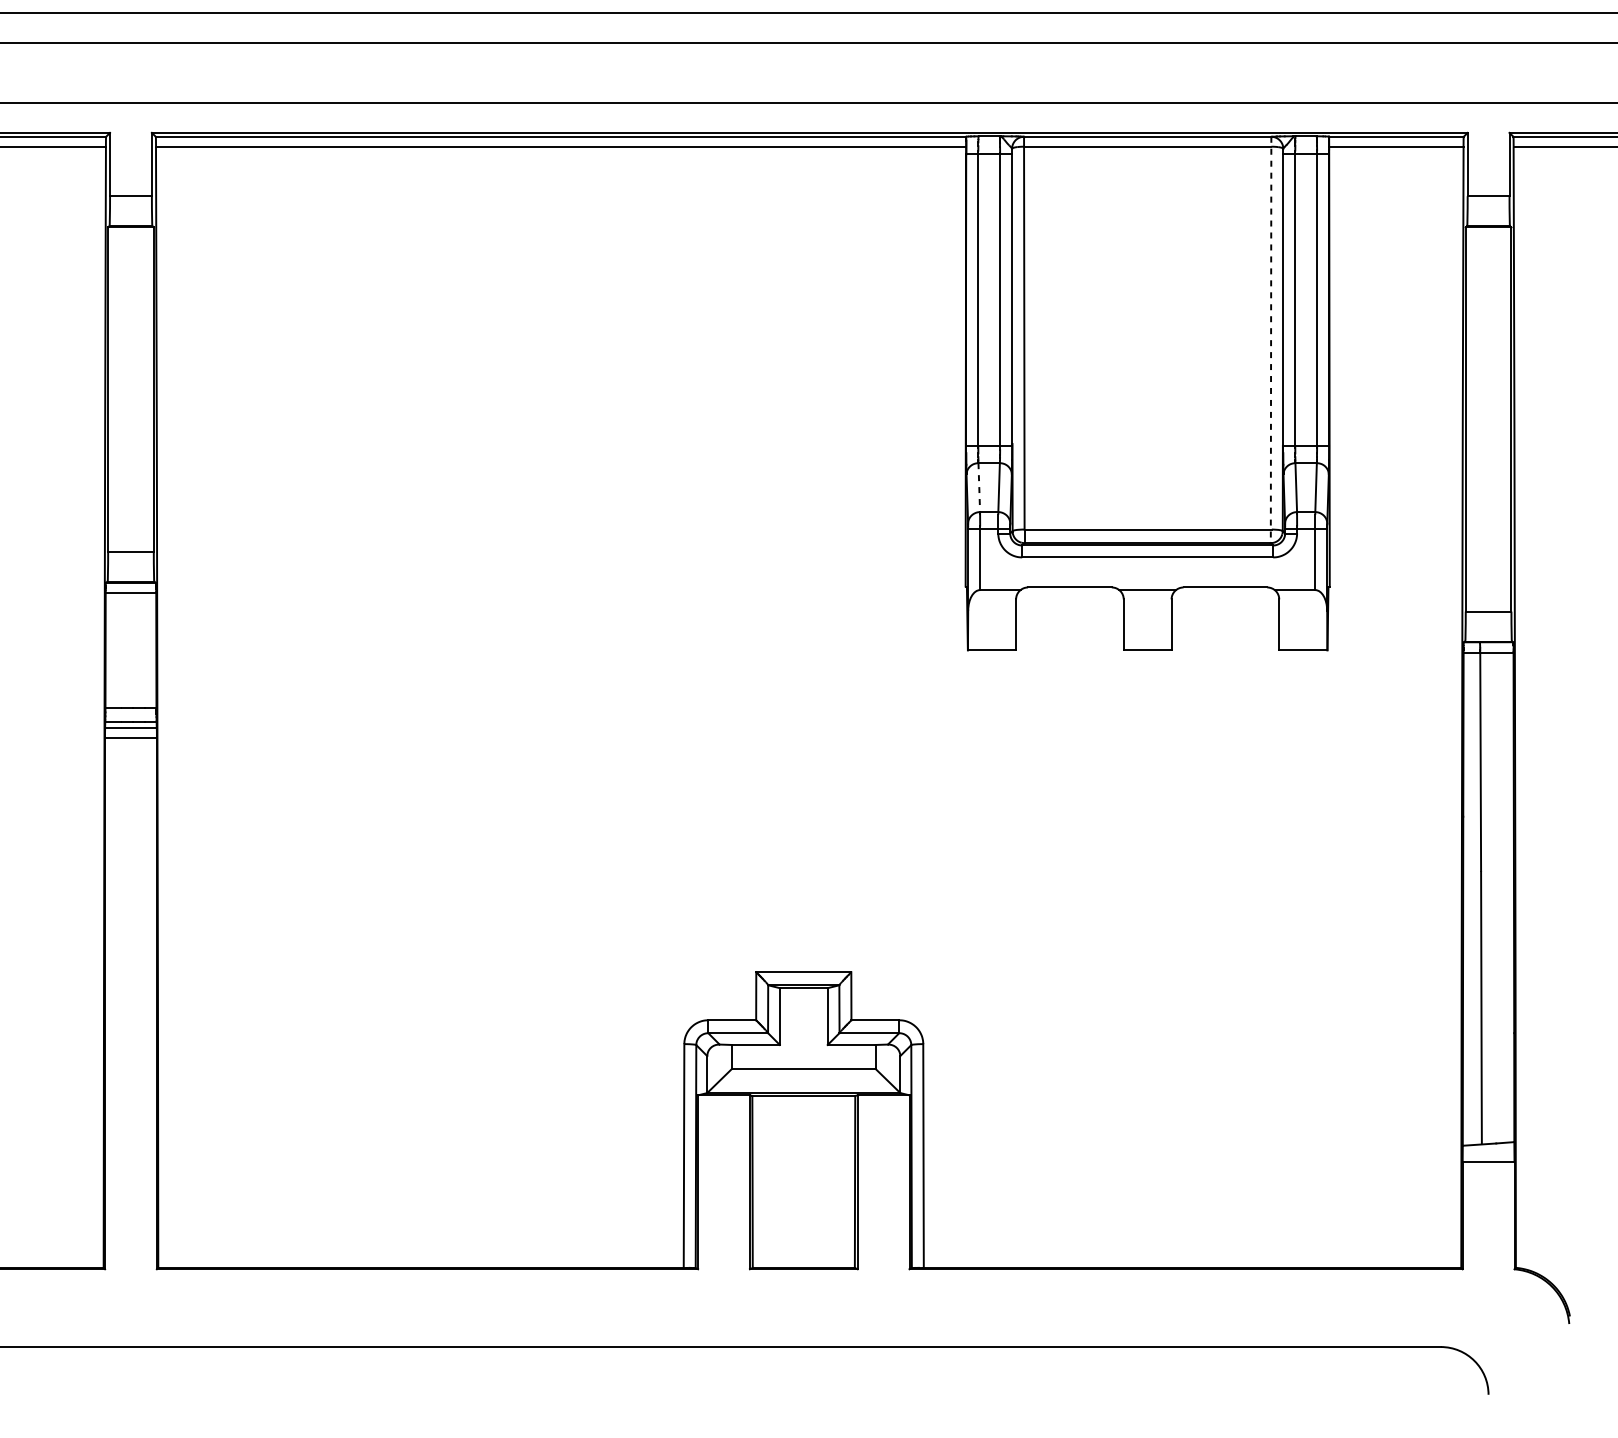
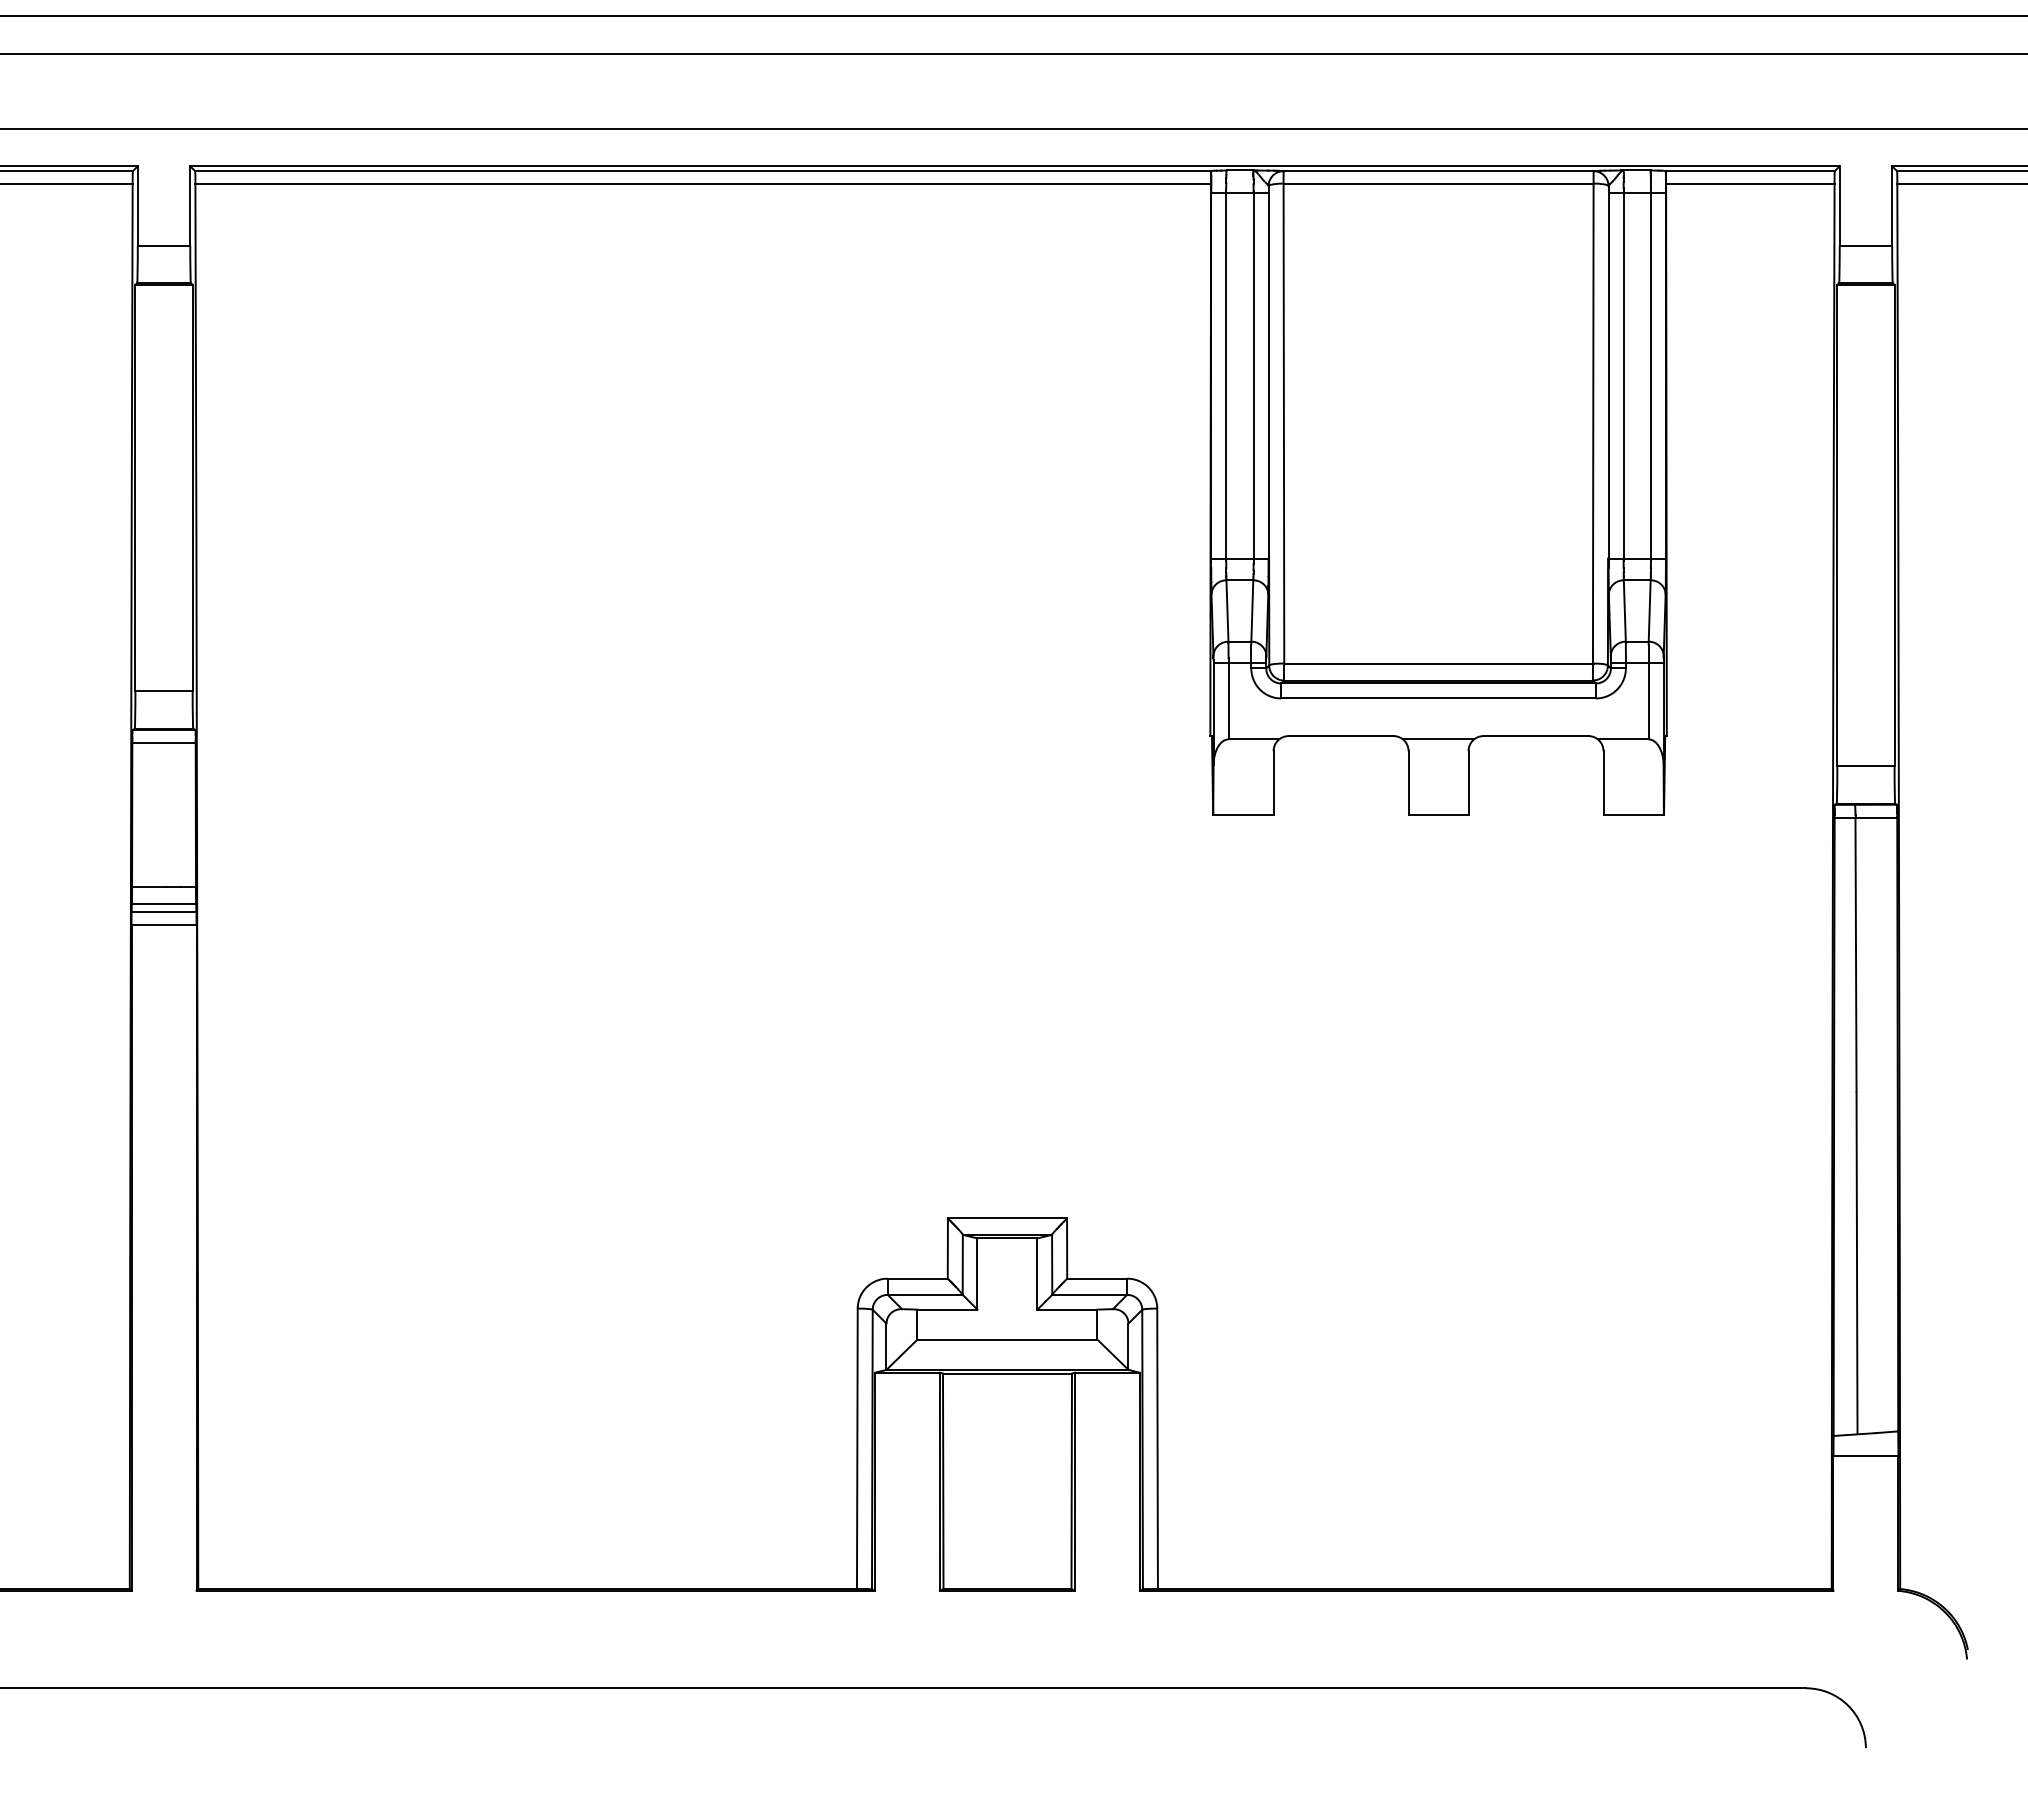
line: (1271, 339) -> (1593, 425), dashed -> solid
line: (979, 487) -> (1227, 610), dashed -> solid

